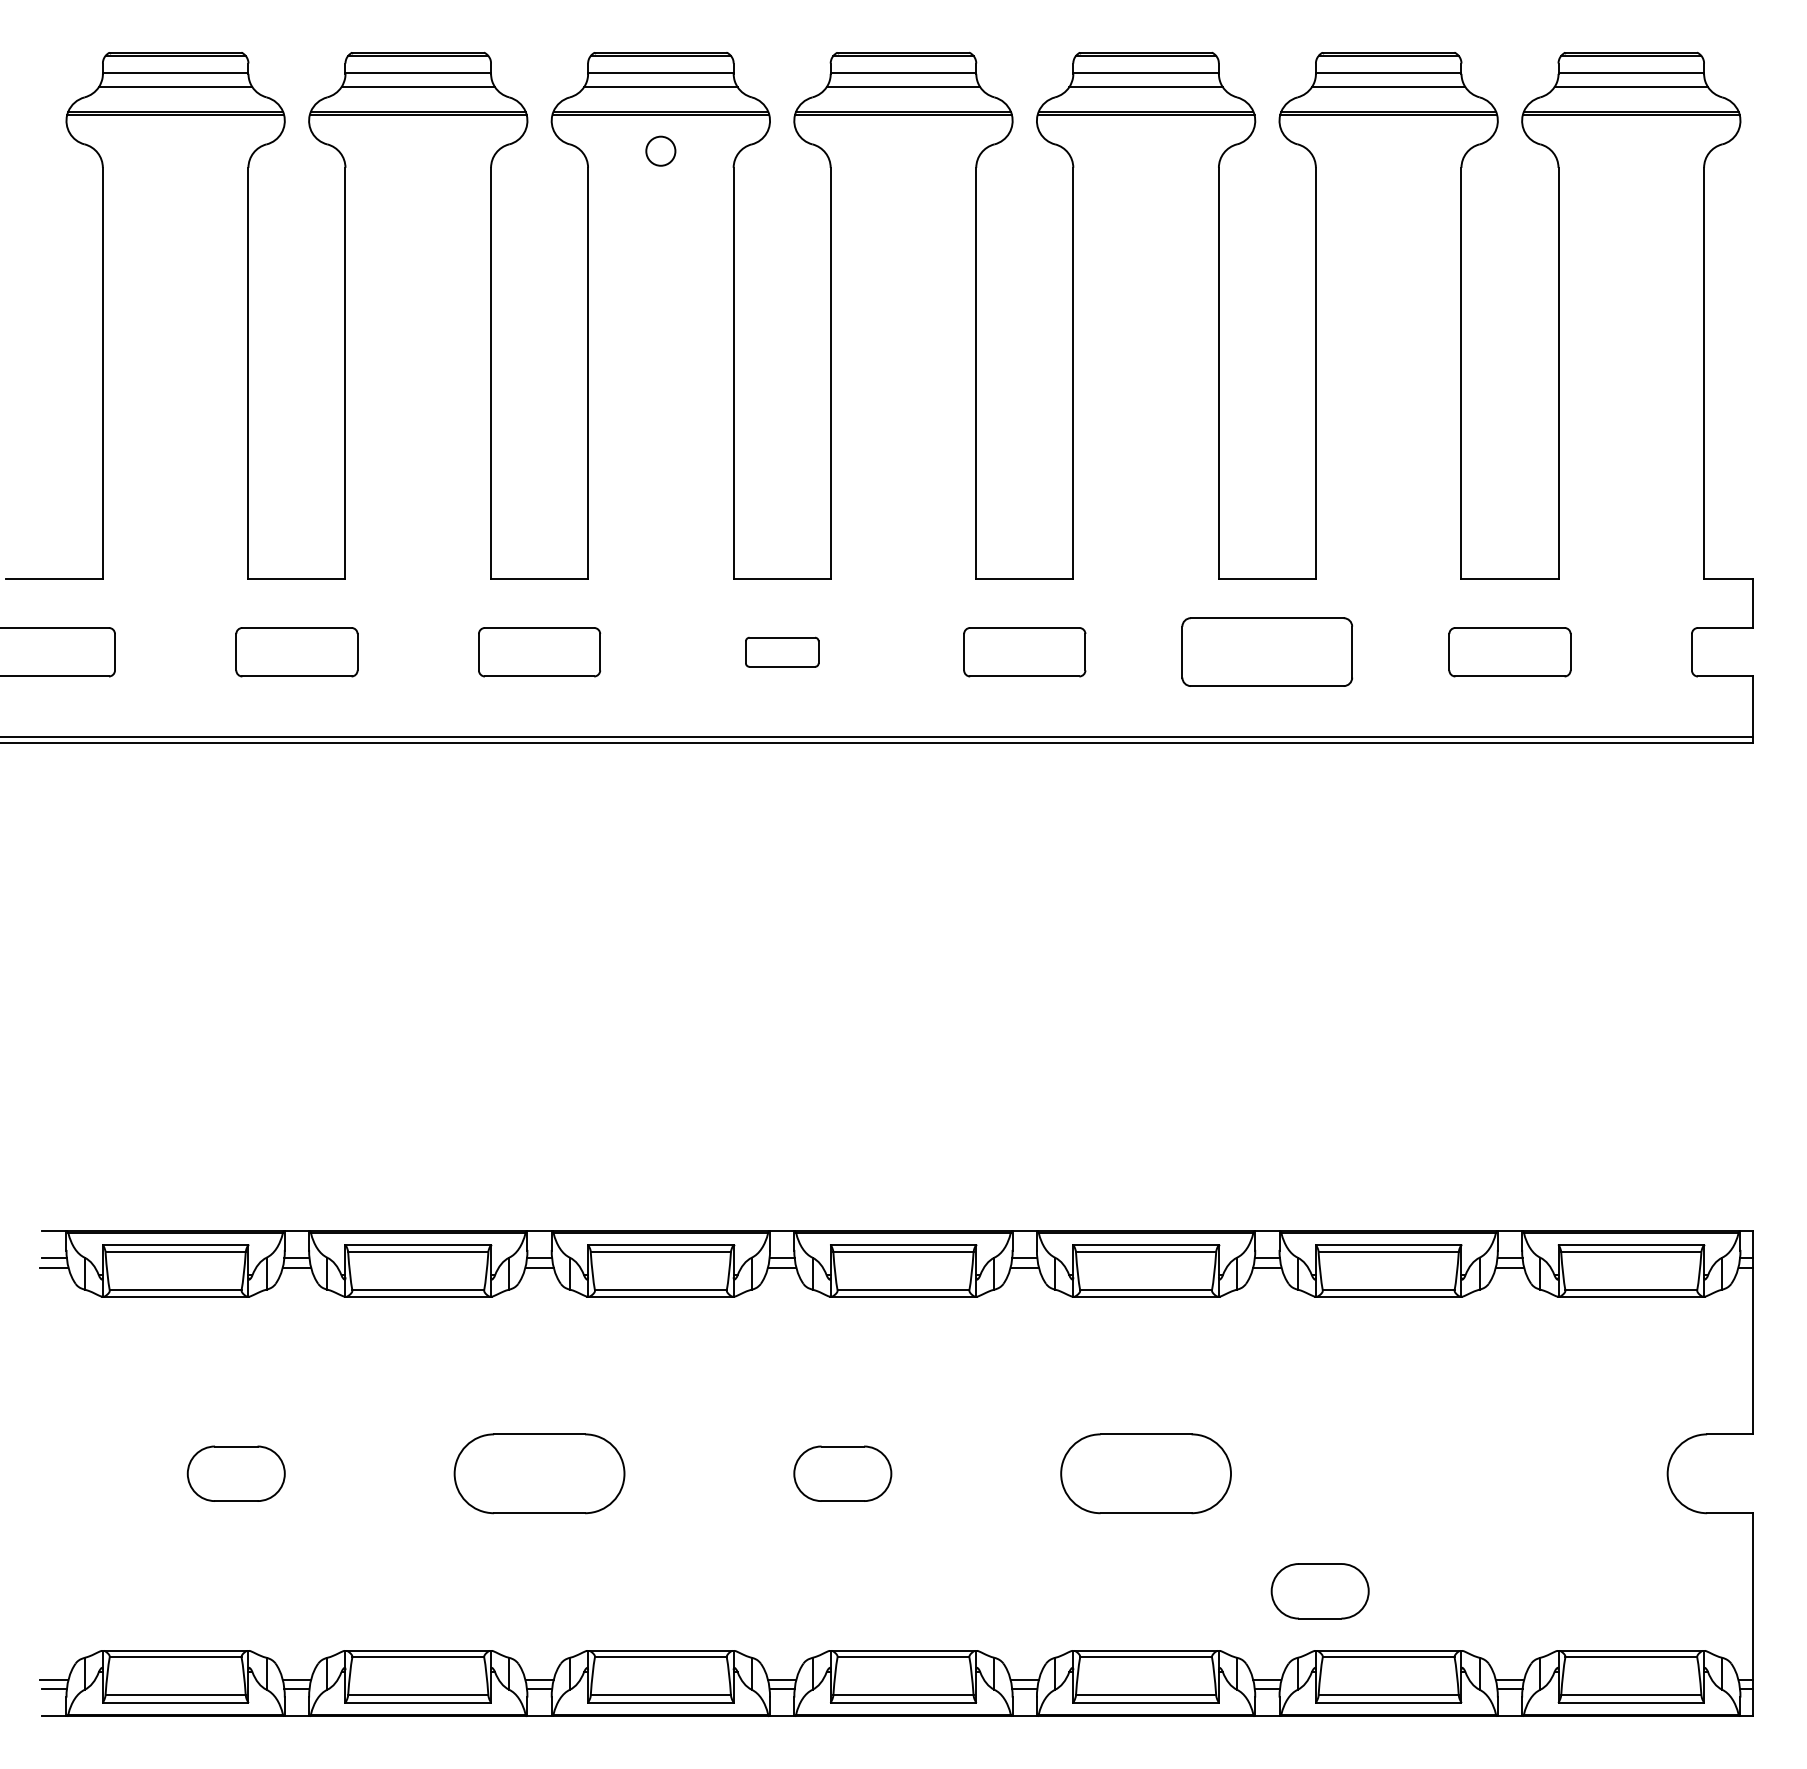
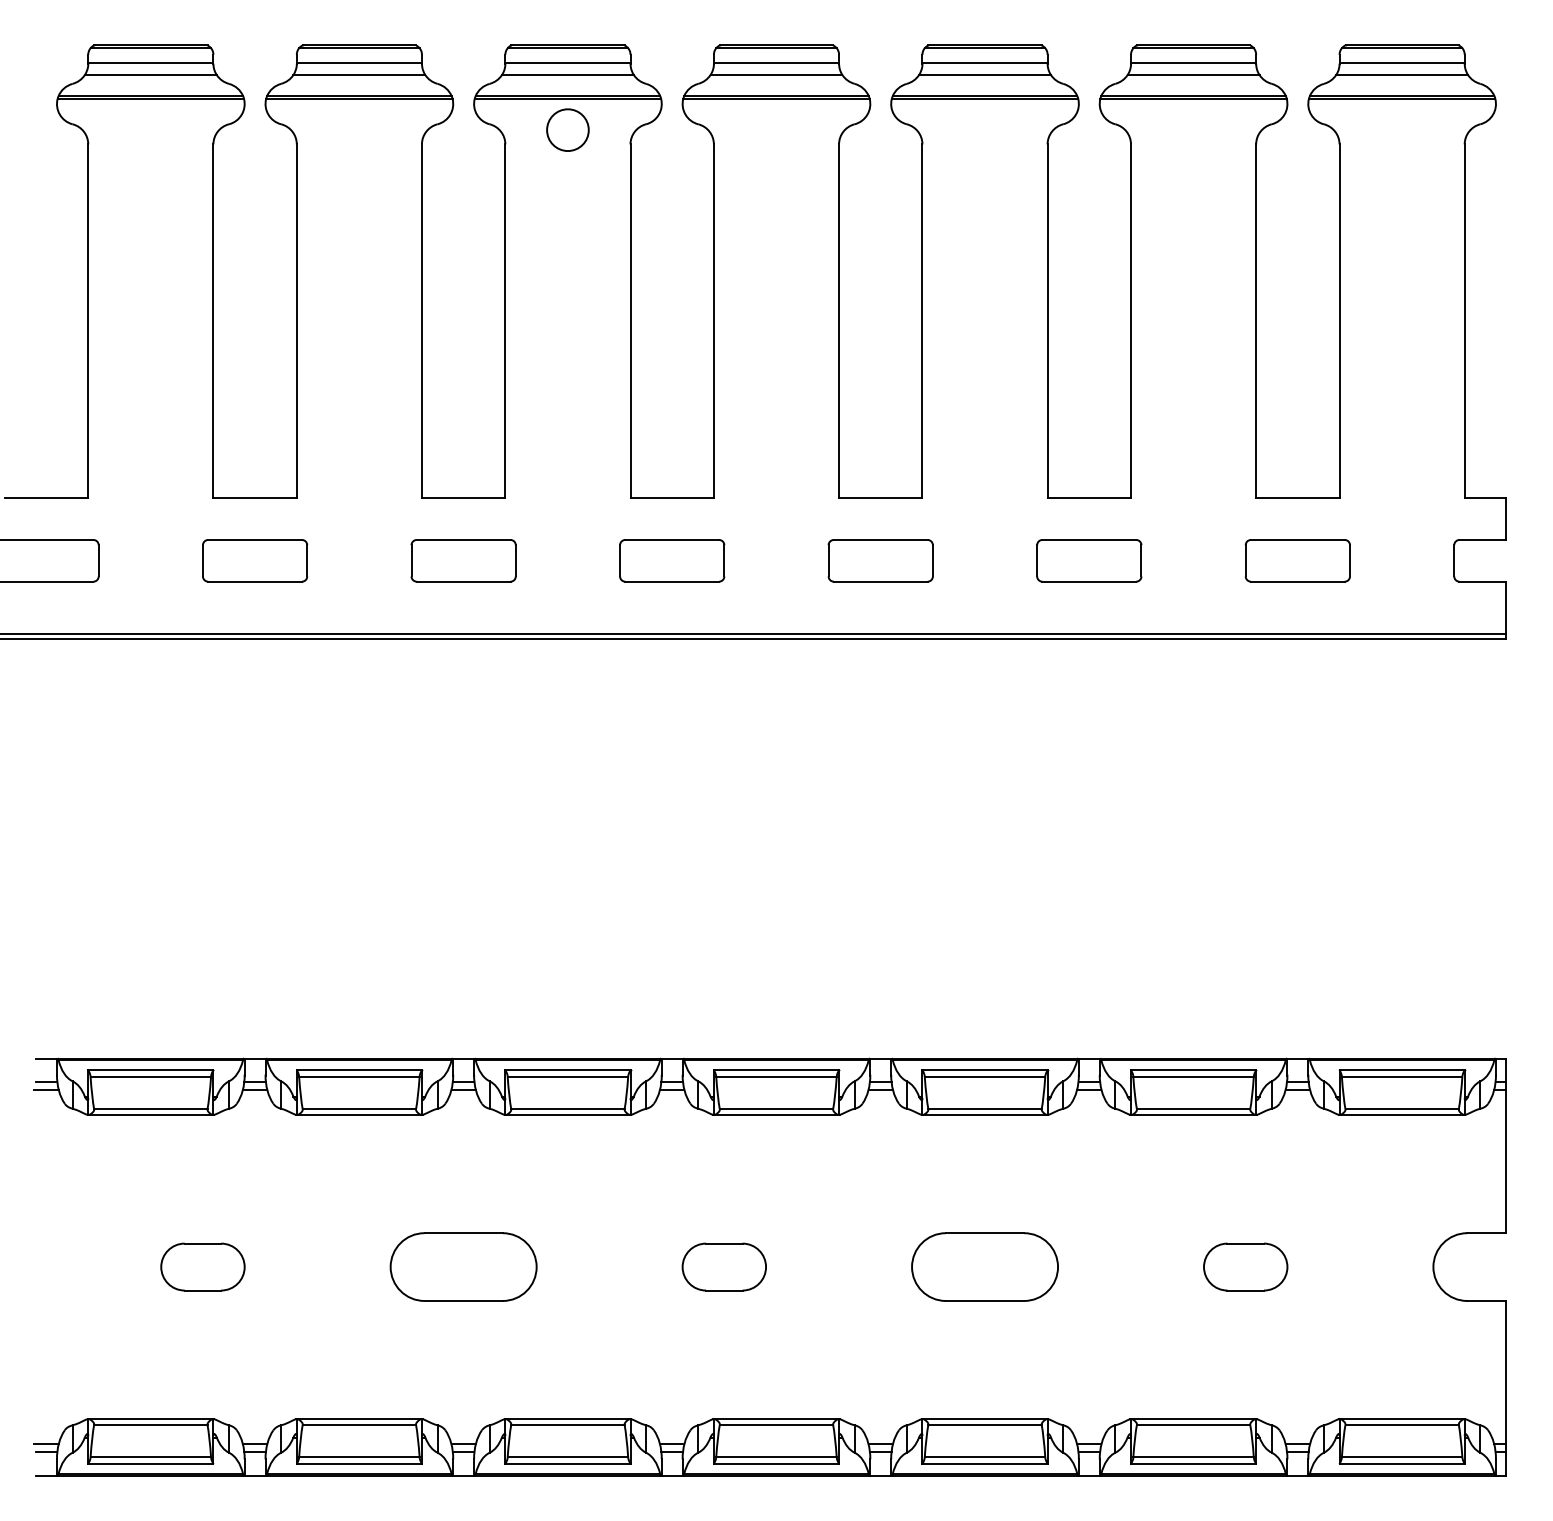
circle: (660, 151) -> (567, 130), size x1.67
part: (782, 651) -> (672, 560), size x1.67
part: (1267, 651) -> (1089, 560), size x0.71
part: (1319, 1590) -> (1245, 1266), moved

